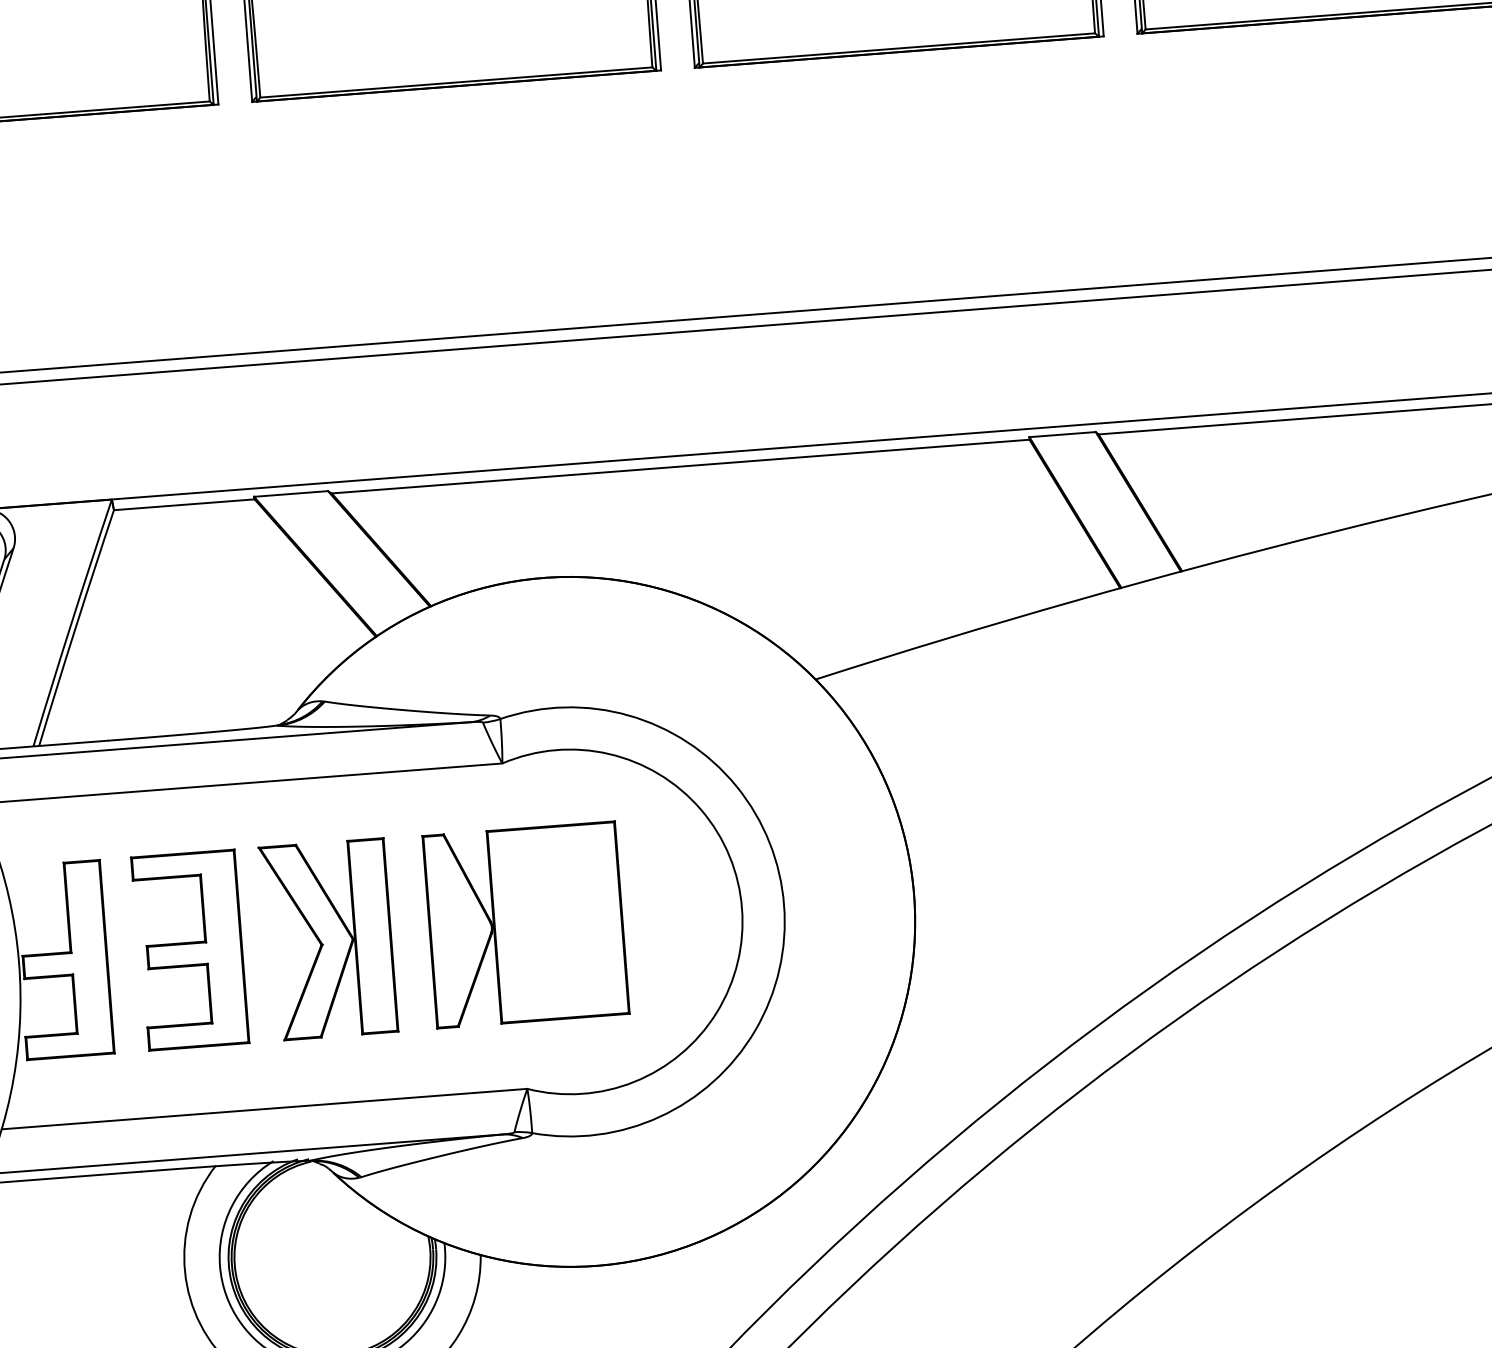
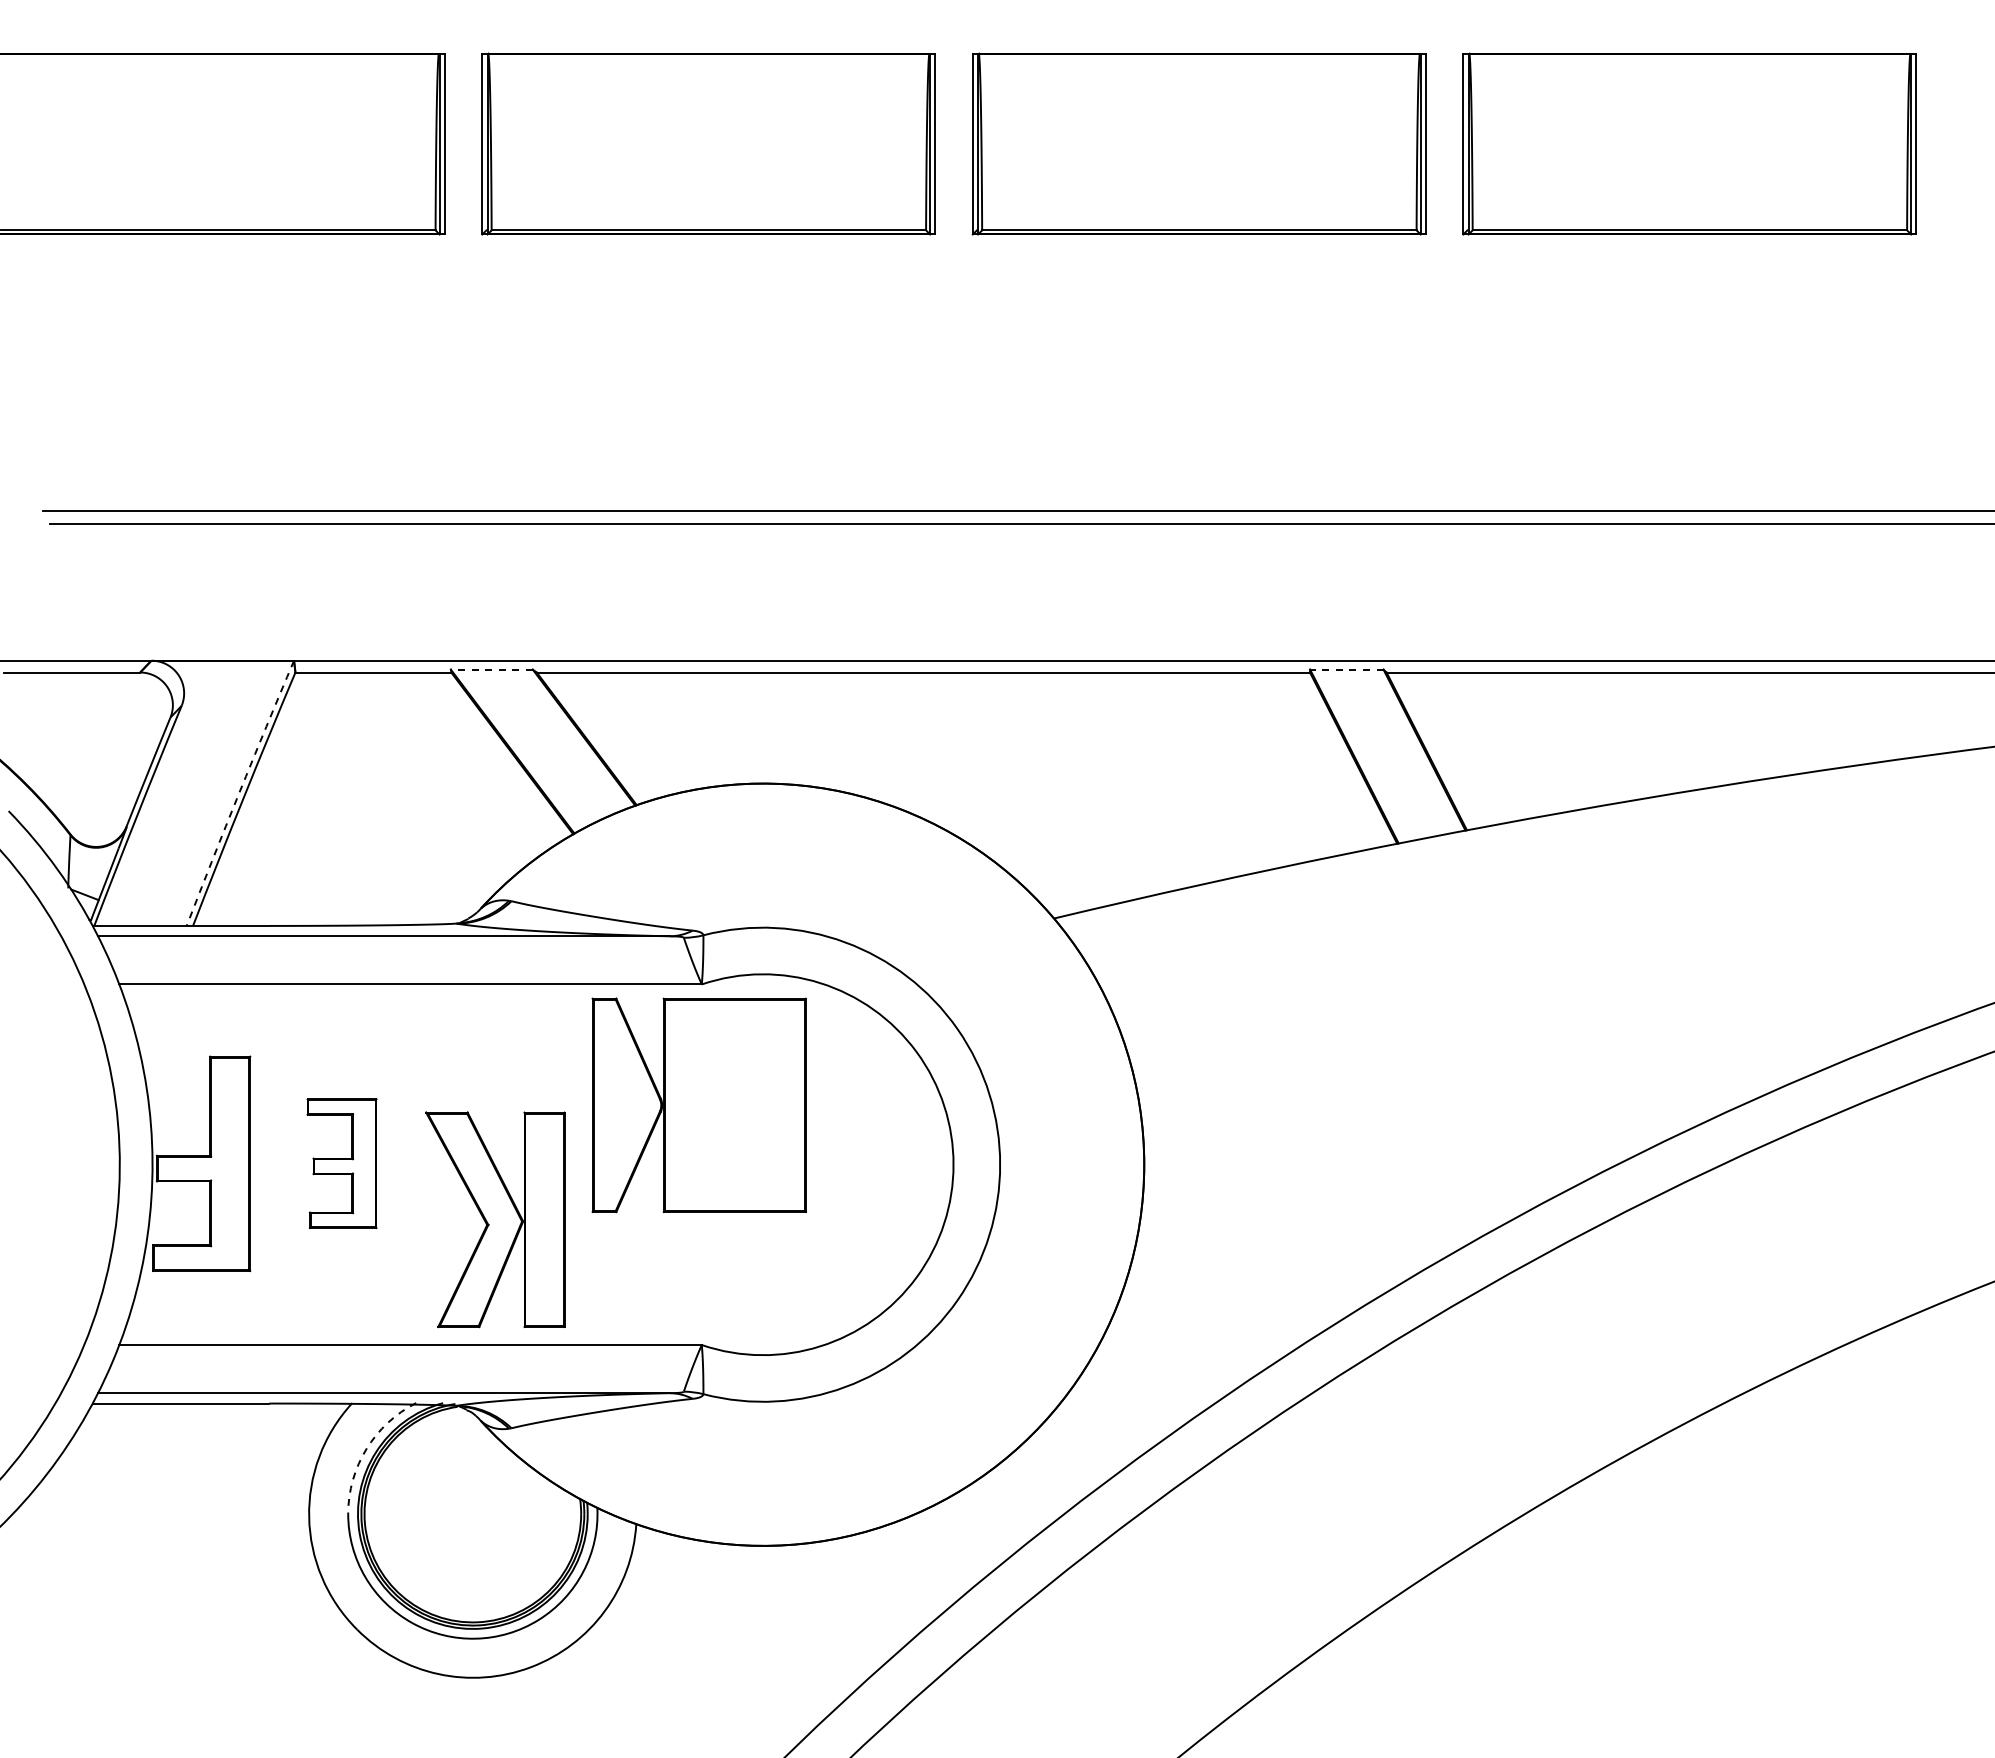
line: (1062, 434) -> (1346, 669), solid -> dashed
line: (290, 493) -> (491, 669), solid -> dashed
arc: (71, 622) -> (239, 792), solid -> dashed
part: (525, 925) -> (698, 1105), moved
part: (328, 939) -> (495, 1219), moved
part: (189, 950) -> (341, 1163), size x0.6
arc: (231, 1205) -> (366, 1448), solid -> dashed

